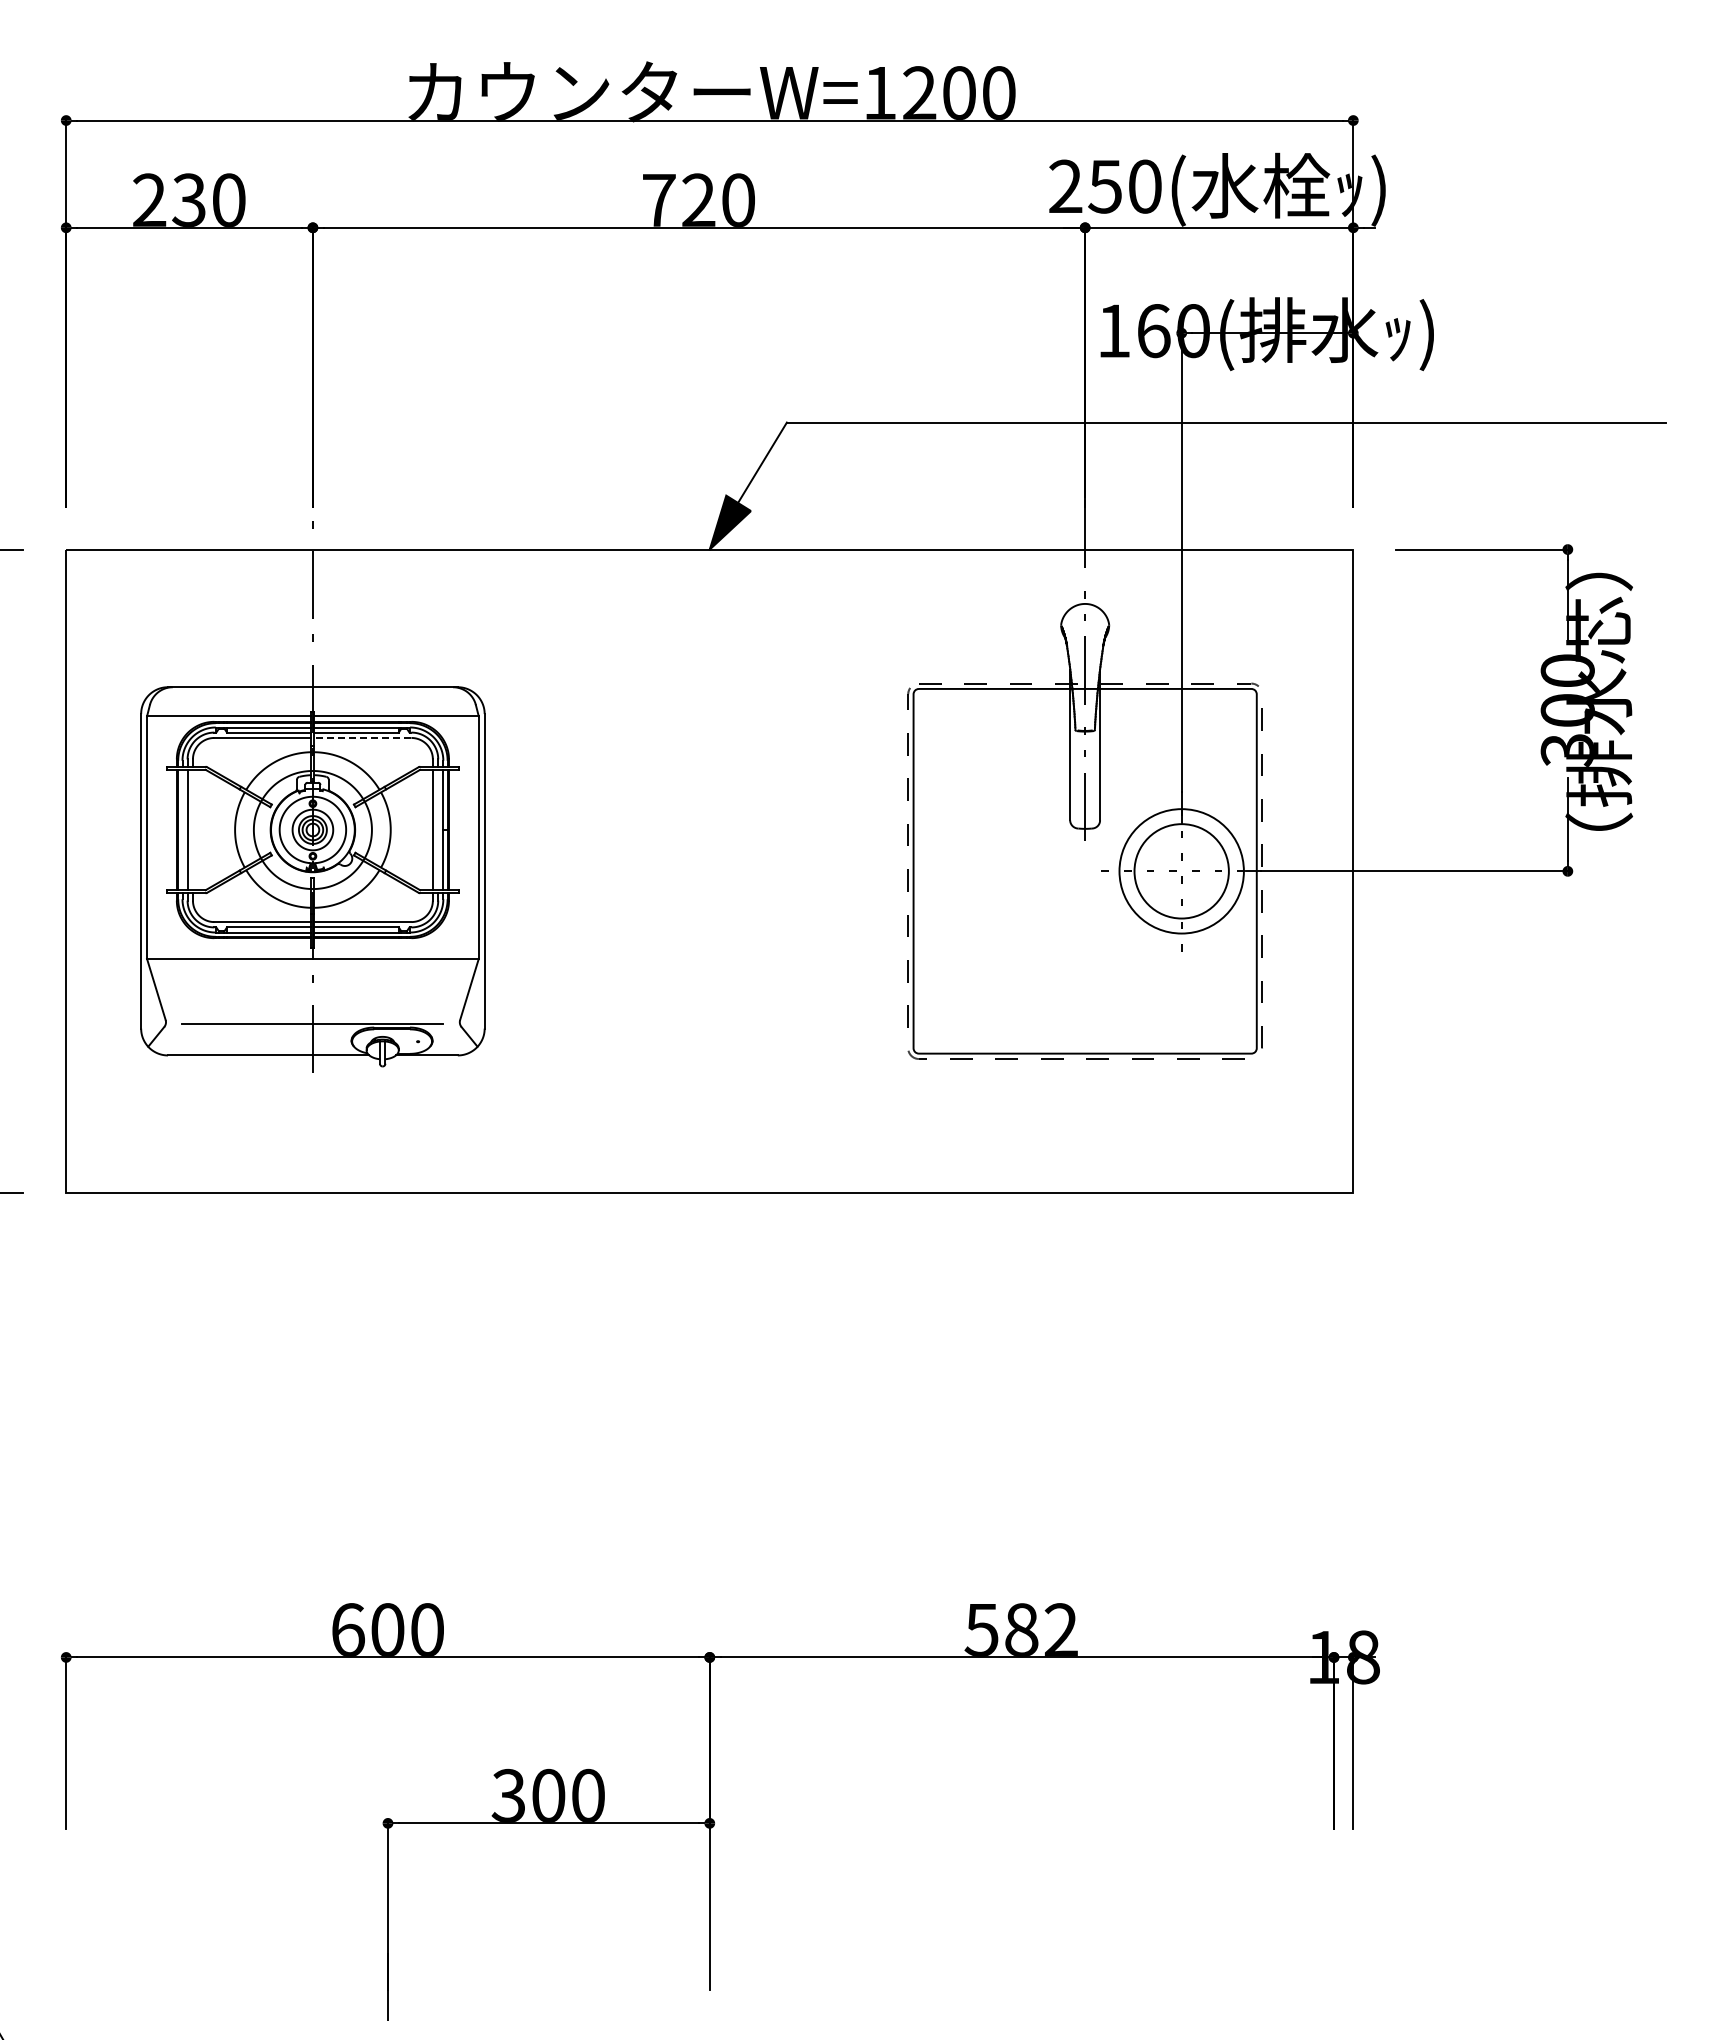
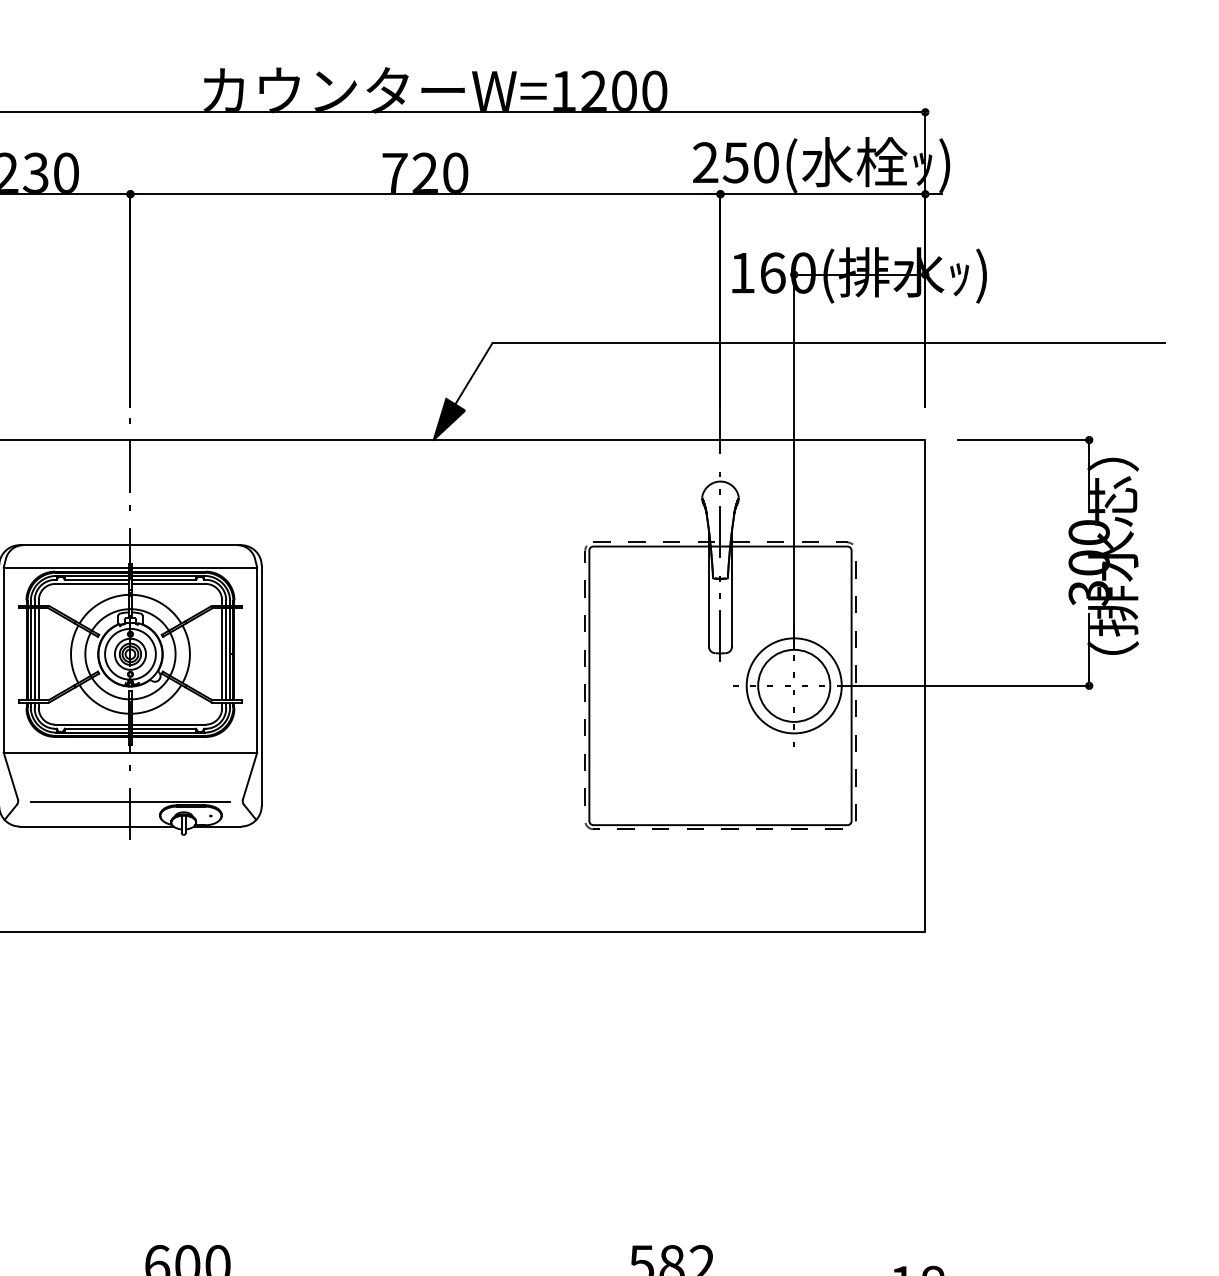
line: (362, 737) -> (168, 583), dashed -> solid
line: (182, 829) -> (30, 653), added
line: (192, 829) -> (38, 653), added
line: (438, 829) -> (226, 653), added

